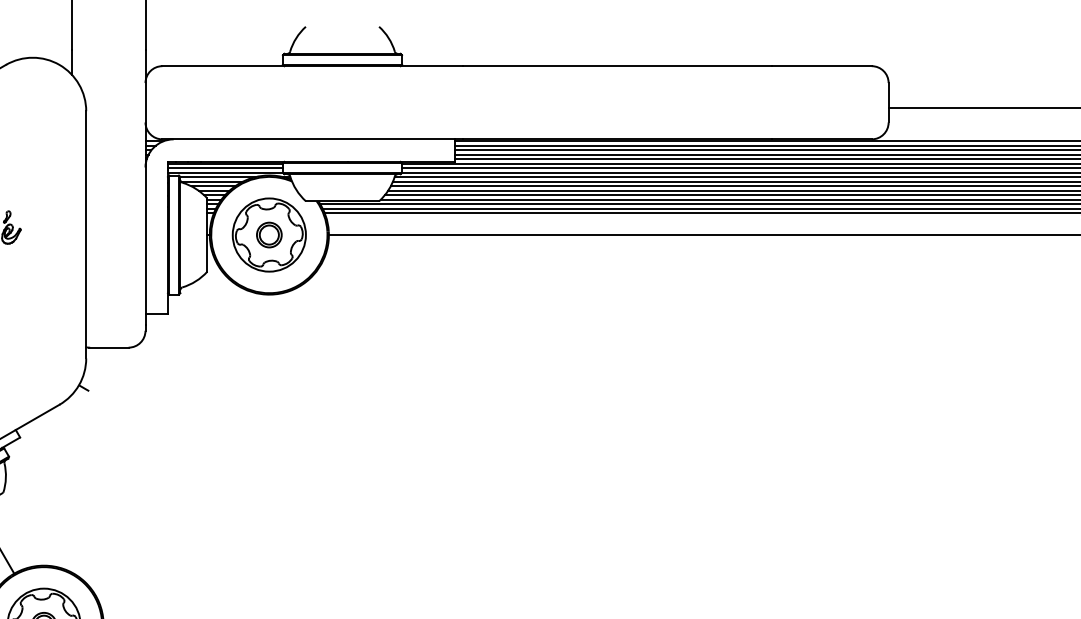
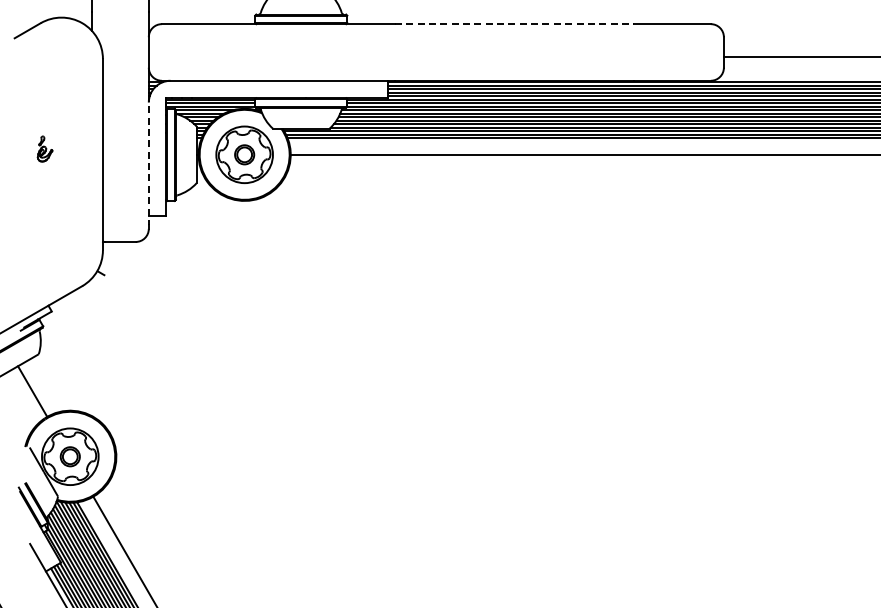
line: (618, 66) -> (514, 24), solid -> dashed
line: (145, 241) -> (148, 159), solid -> dashed

